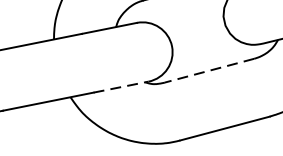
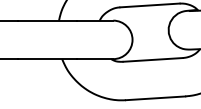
line: (209, 69) -> (153, 59), dashed -> solid
line: (121, 87) -> (95, 59), dashed -> solid

